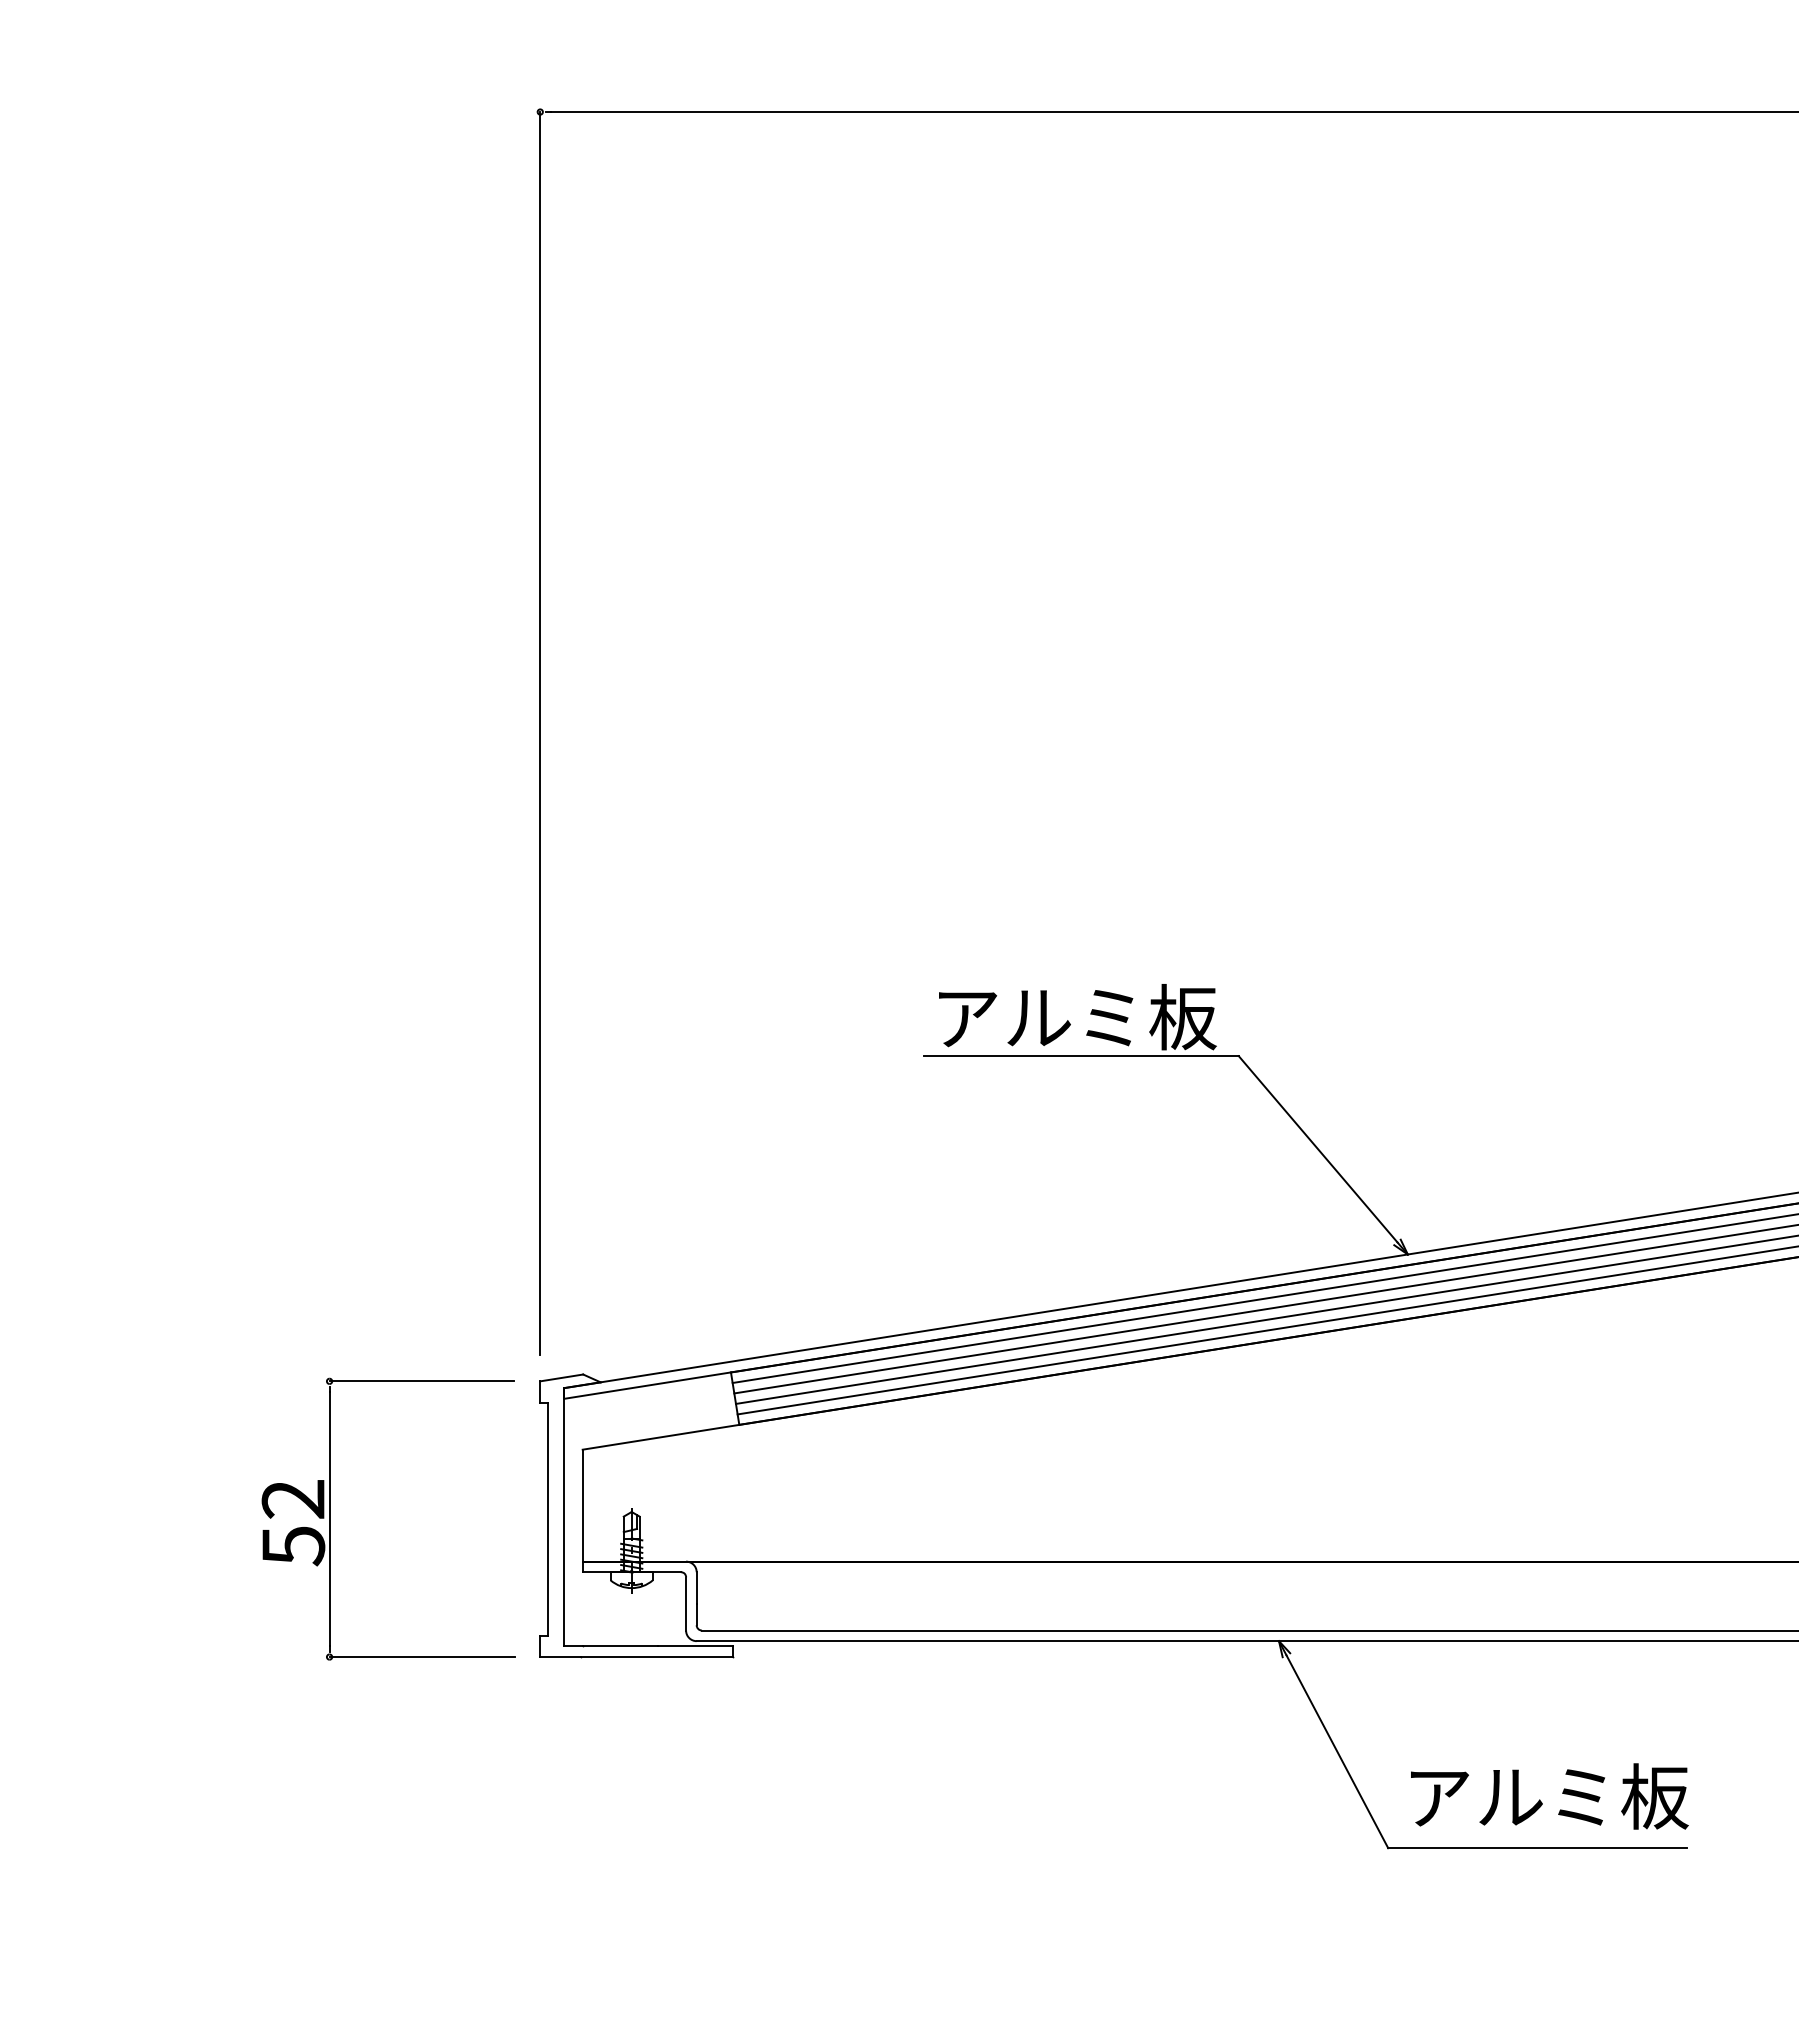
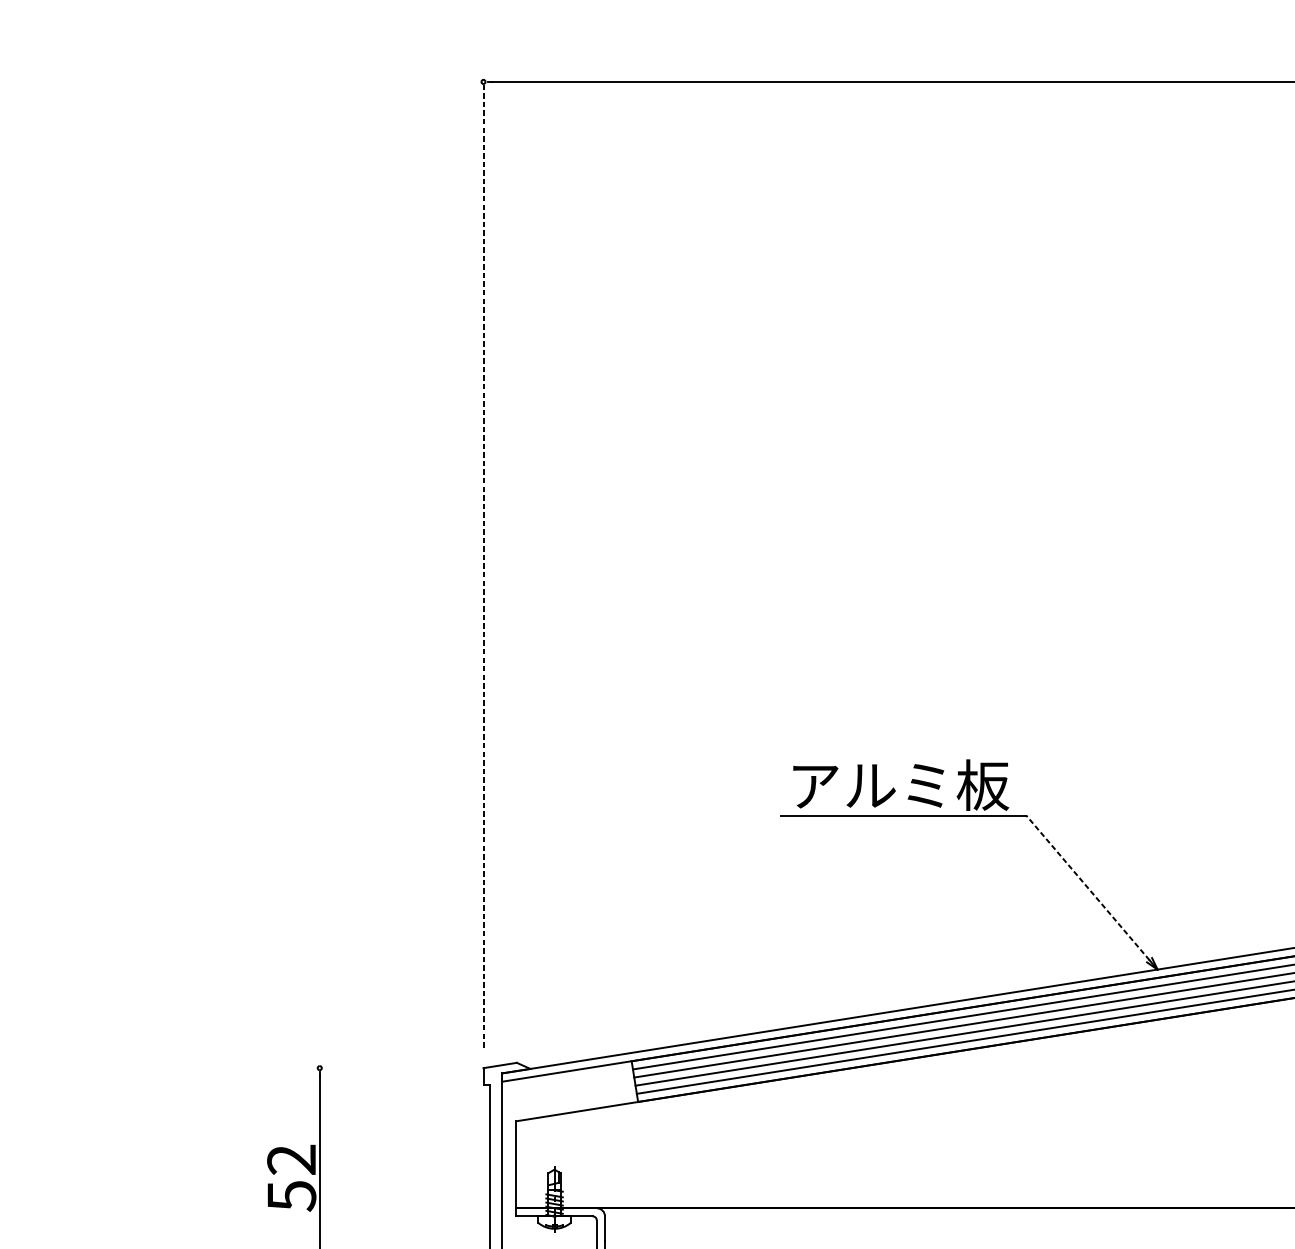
line: (540, 732) -> (483, 564), solid -> dashed
line: (1317, 1148) -> (1087, 887), solid -> dashed
line: (421, 1381) -> (391, 1068), removed

